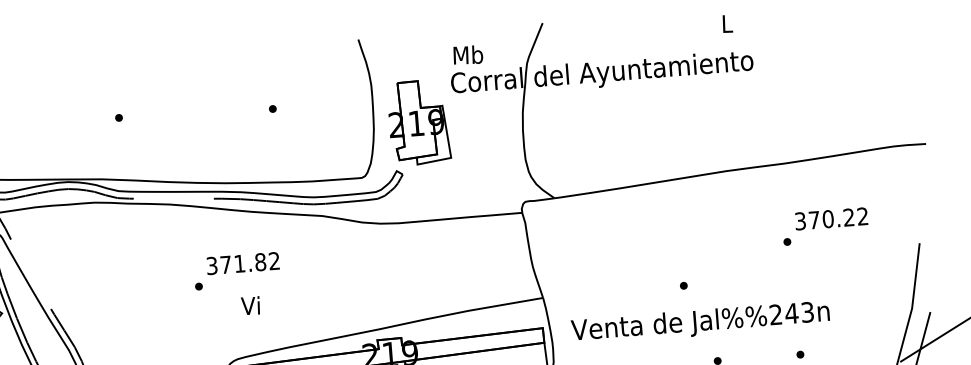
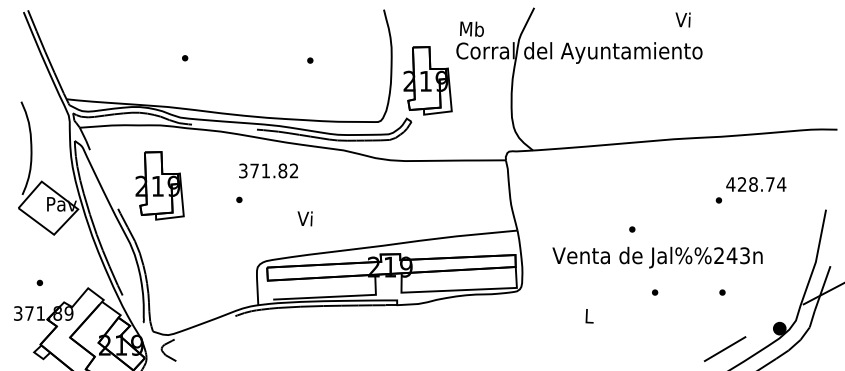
text: (725, 23) -> (682, 19), L -> Vi
text: (831, 218) -> (756, 184), 370.22 -> 428.74
text: (242, 262) -> (268, 170), moved
part: (99, 276) -> (159, 185), added
text: (249, 305) -> (304, 218), moved
text: (700, 322) -> (657, 257), moved

